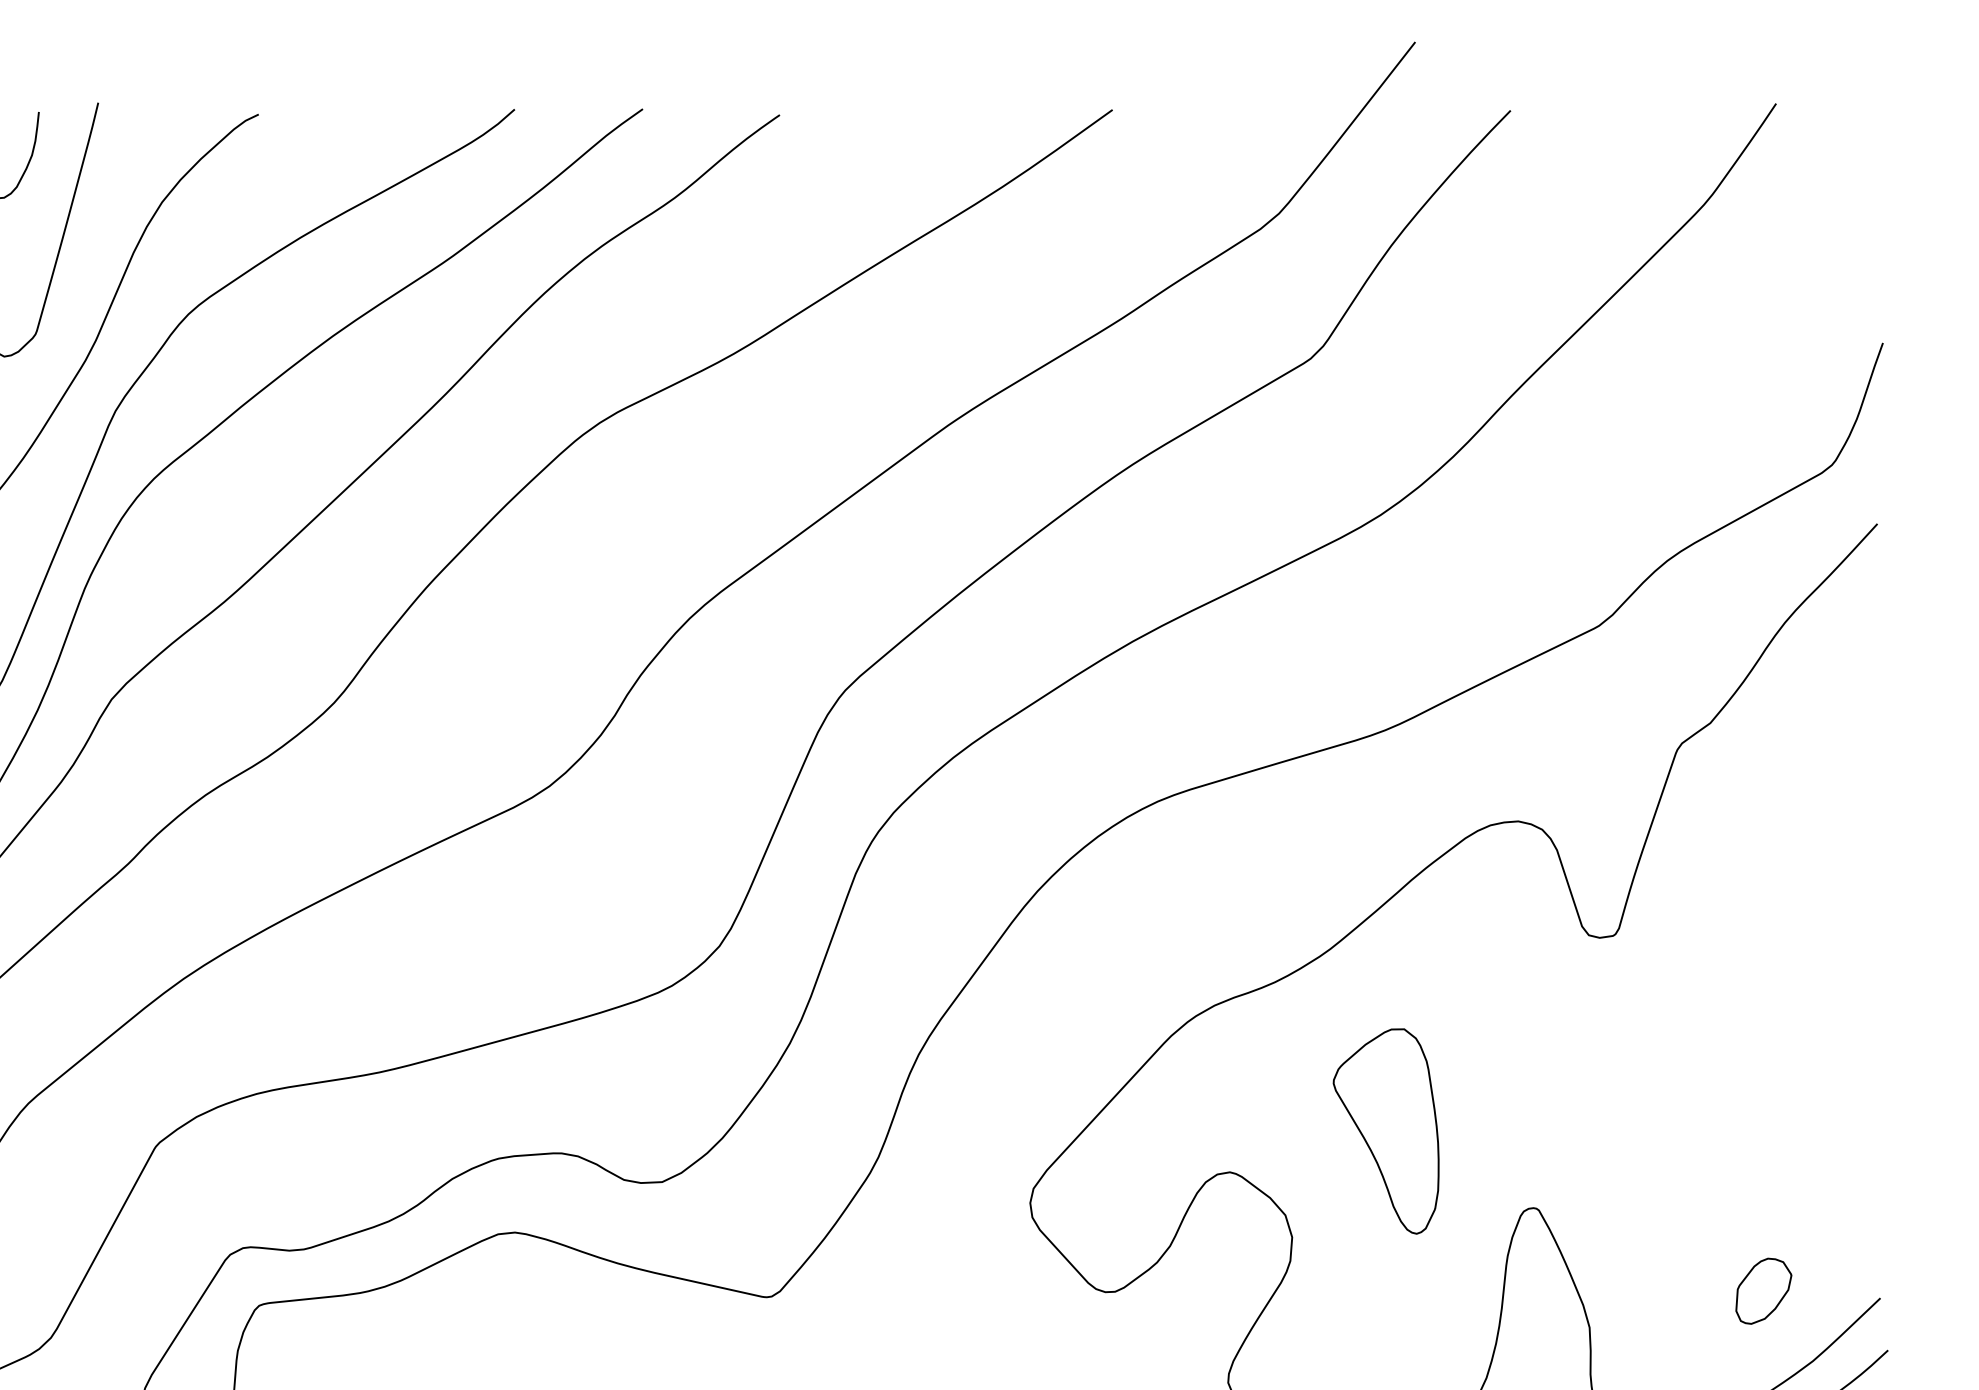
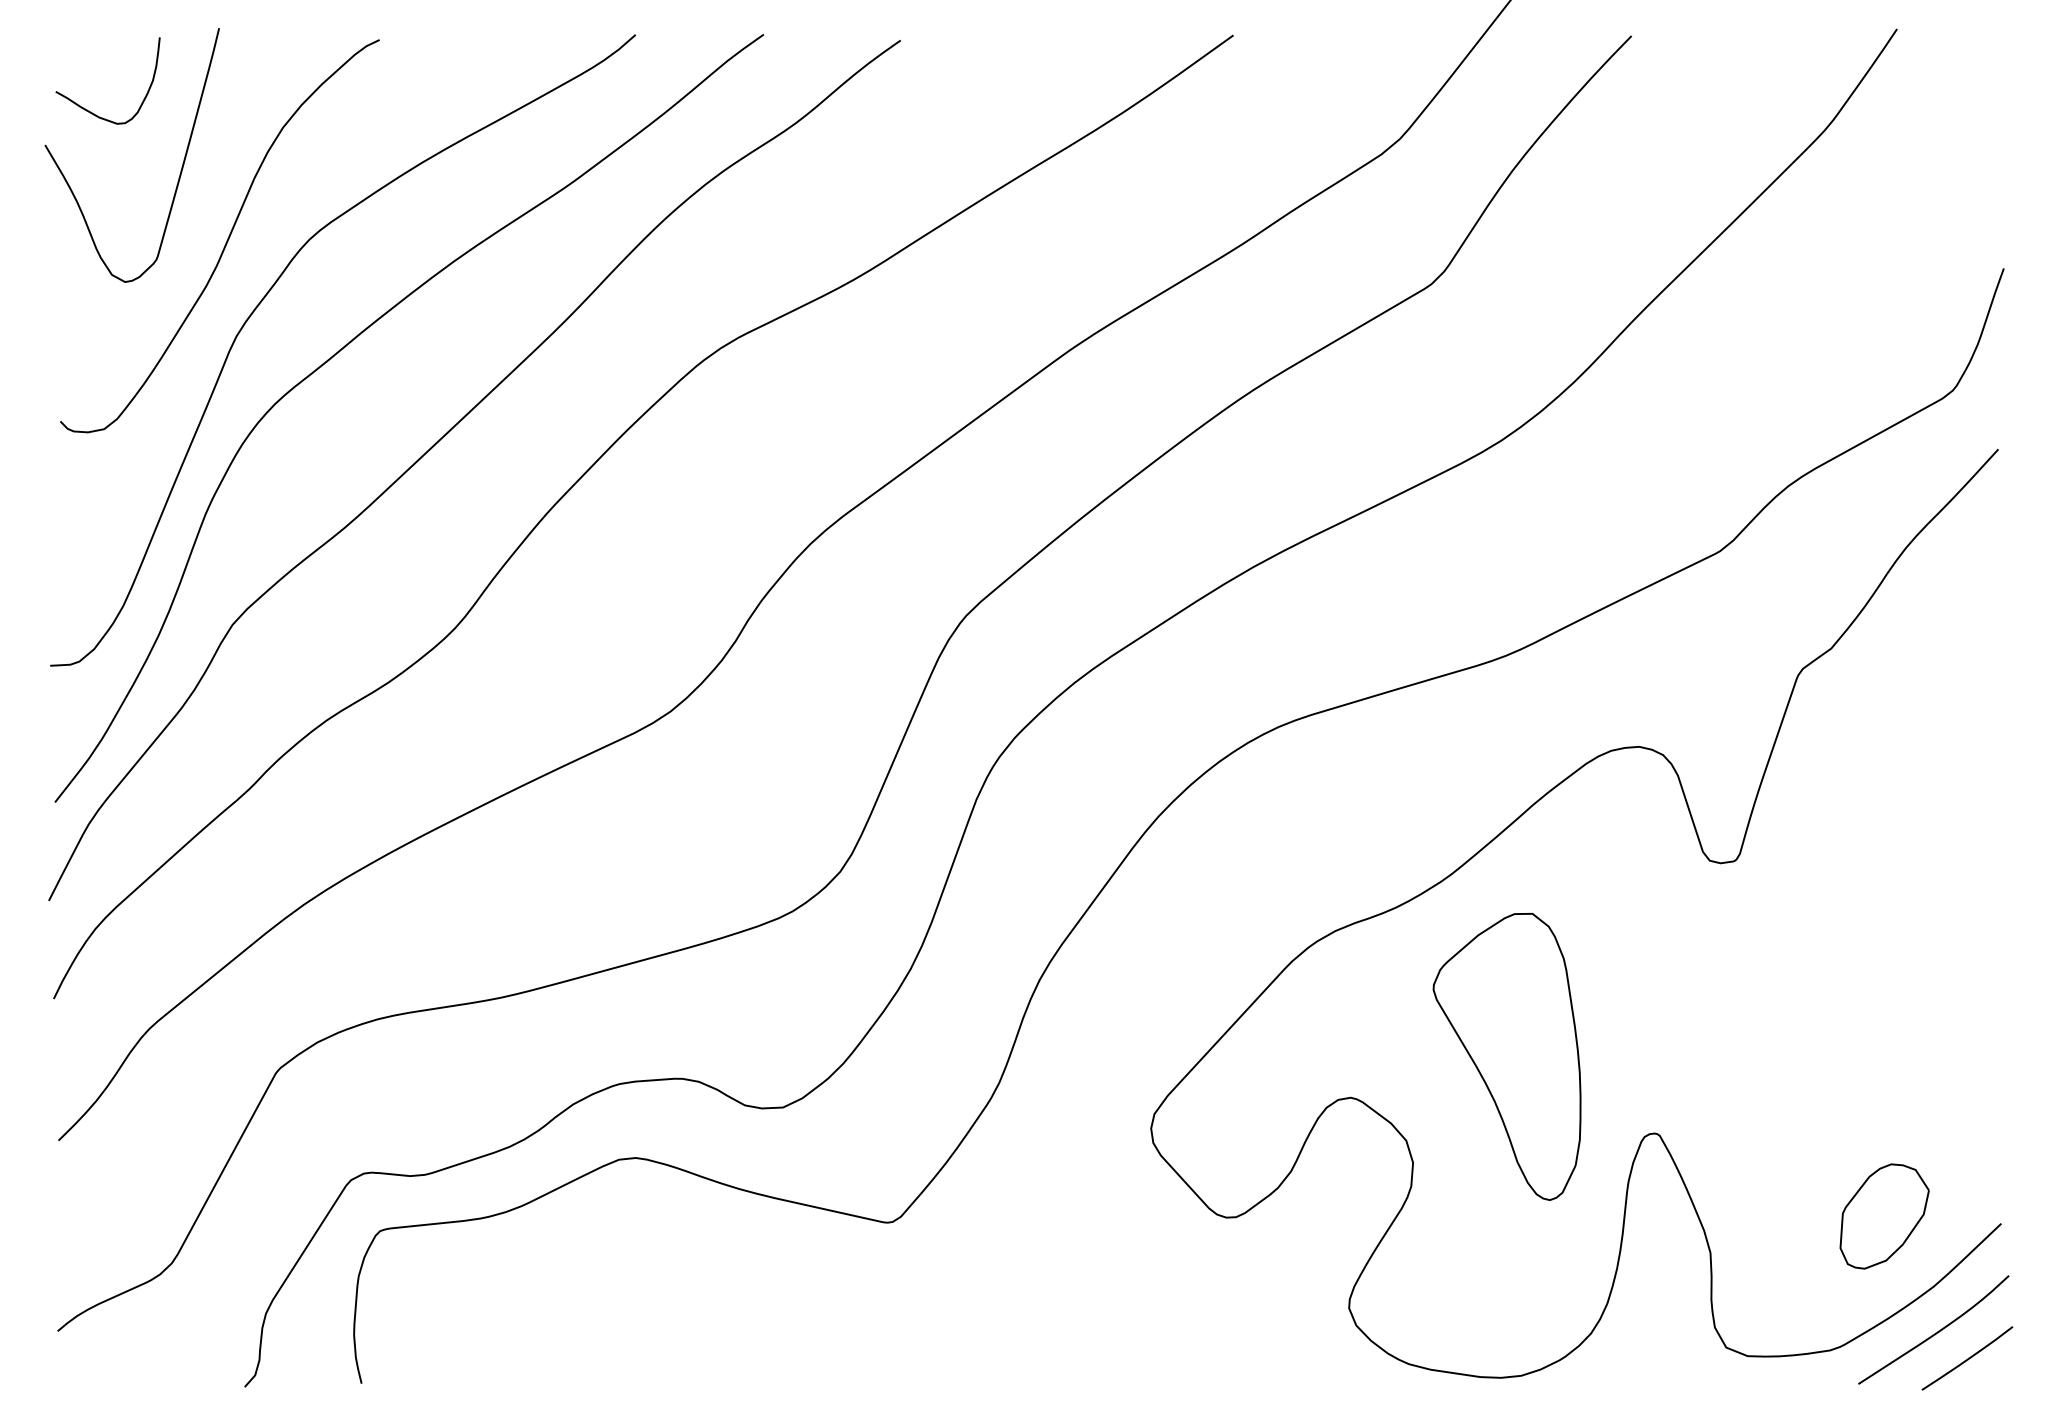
part: (1385, 1131) -> (1506, 1056), size x1.4
part: (1763, 1291) -> (1884, 1216), size x1.6

